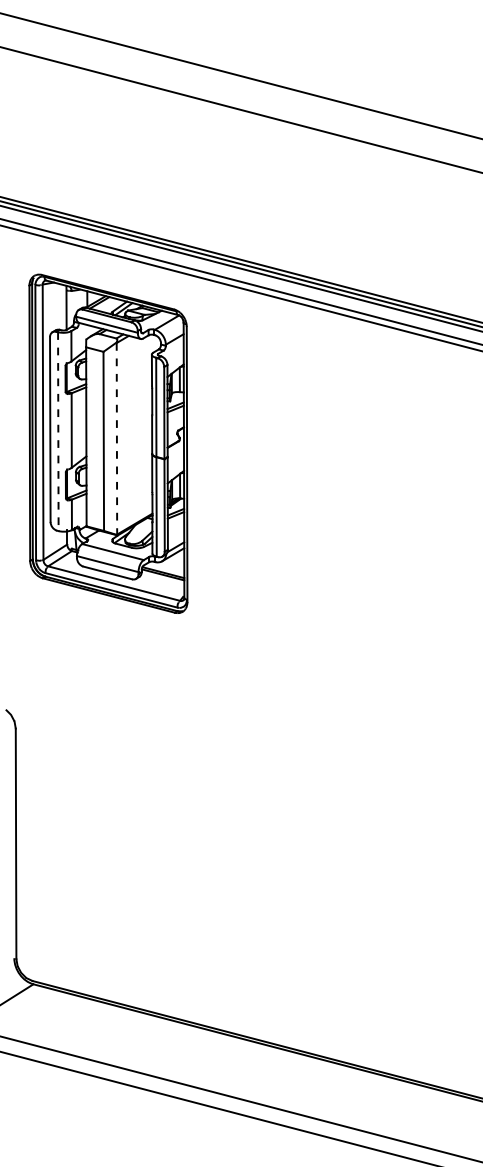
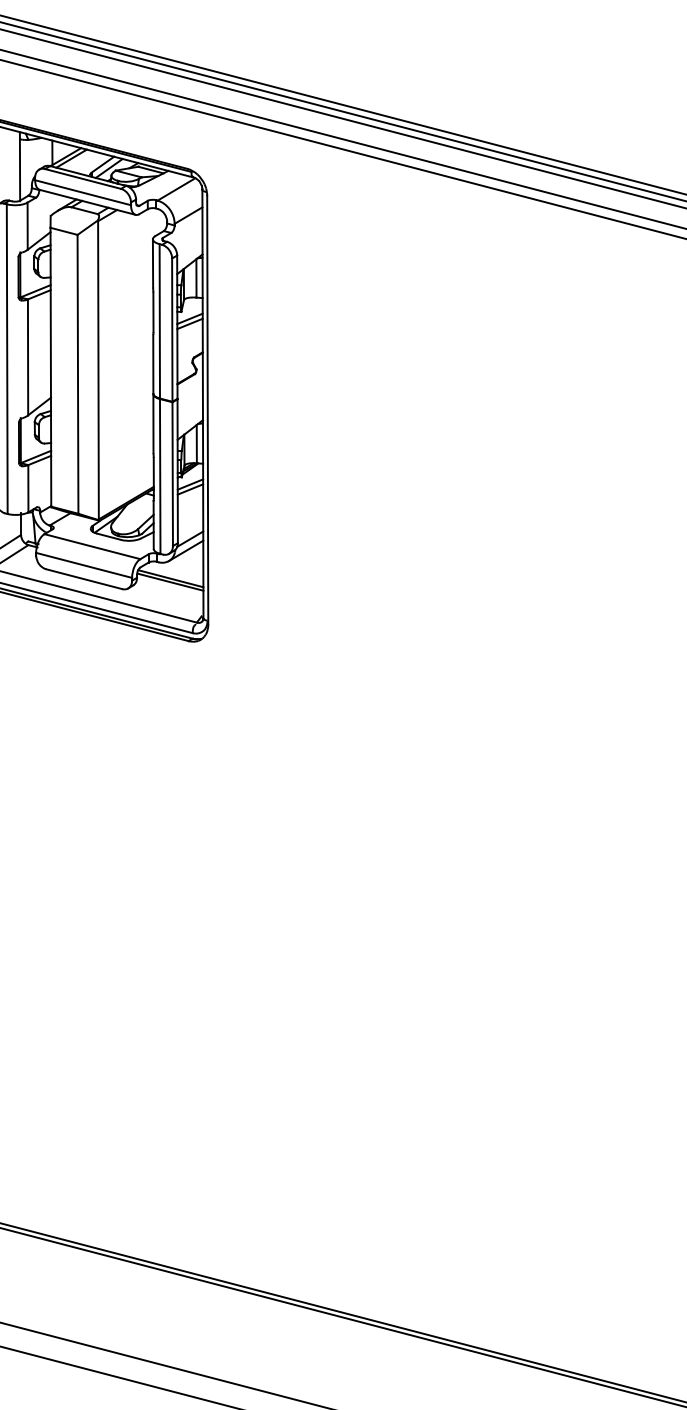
line: (58, 432) -> (7, 360), dashed -> solid
line: (116, 438) -> (97, 369), dashed -> solid

